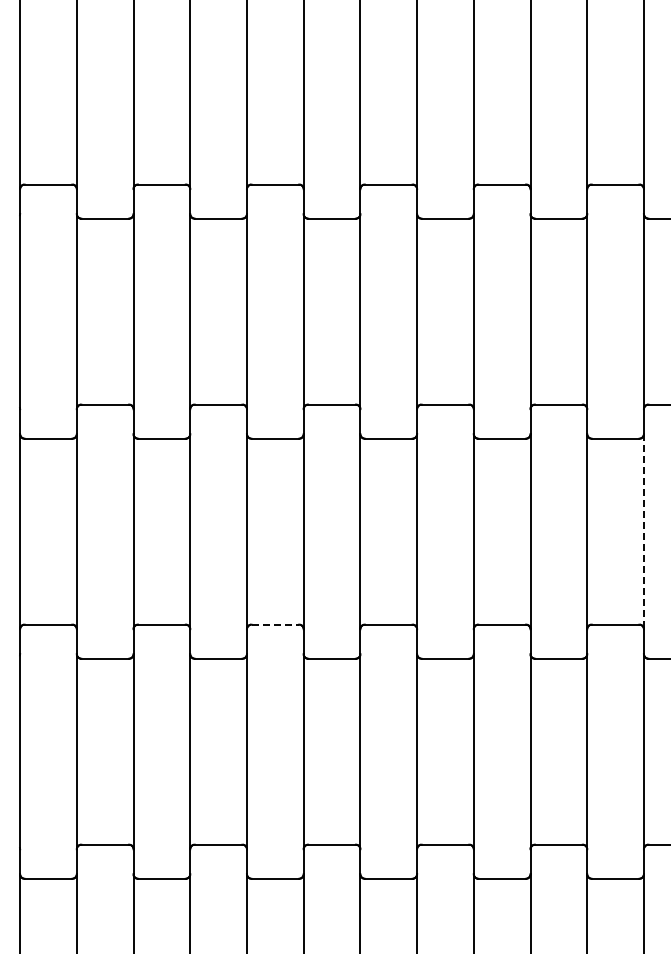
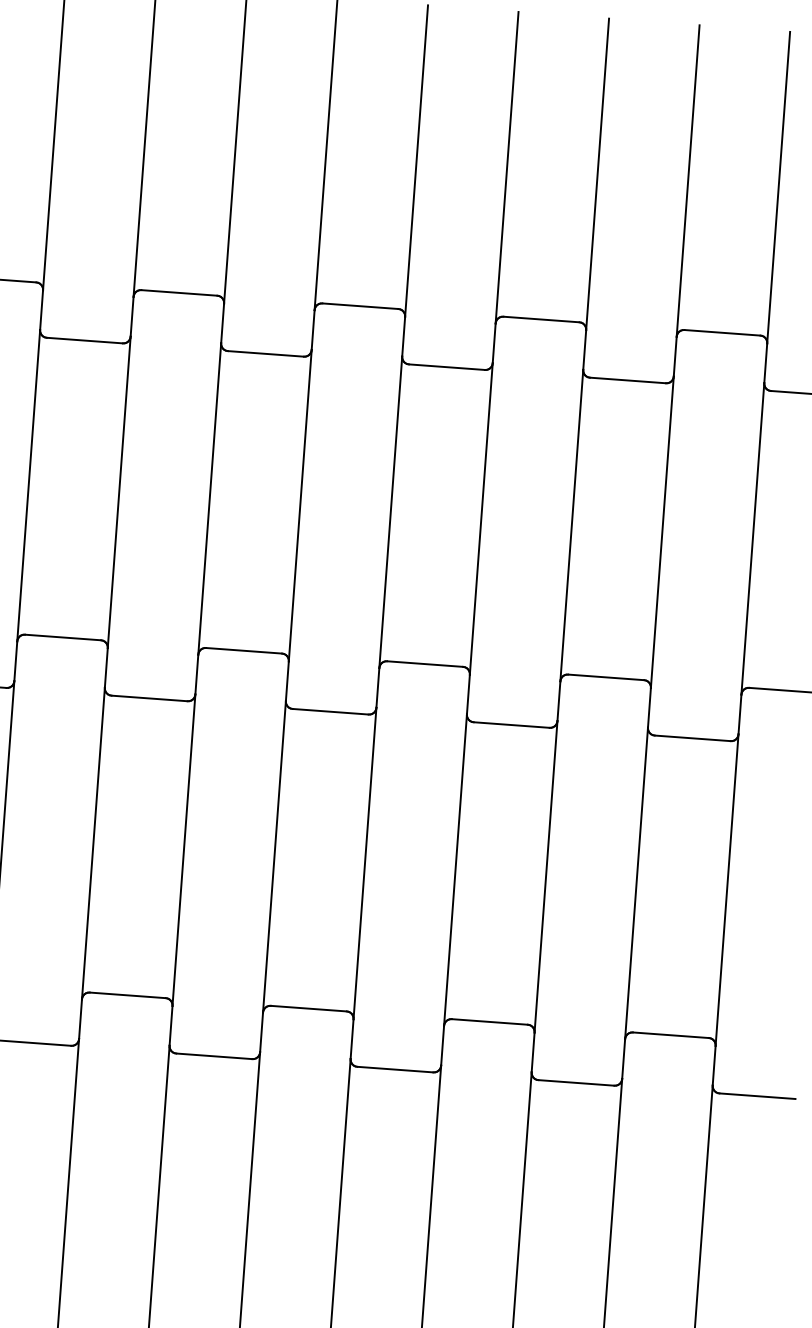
line: (643, 531) -> (726, 889), dashed -> solid
line: (275, 624) -> (128, 995), dashed -> solid

